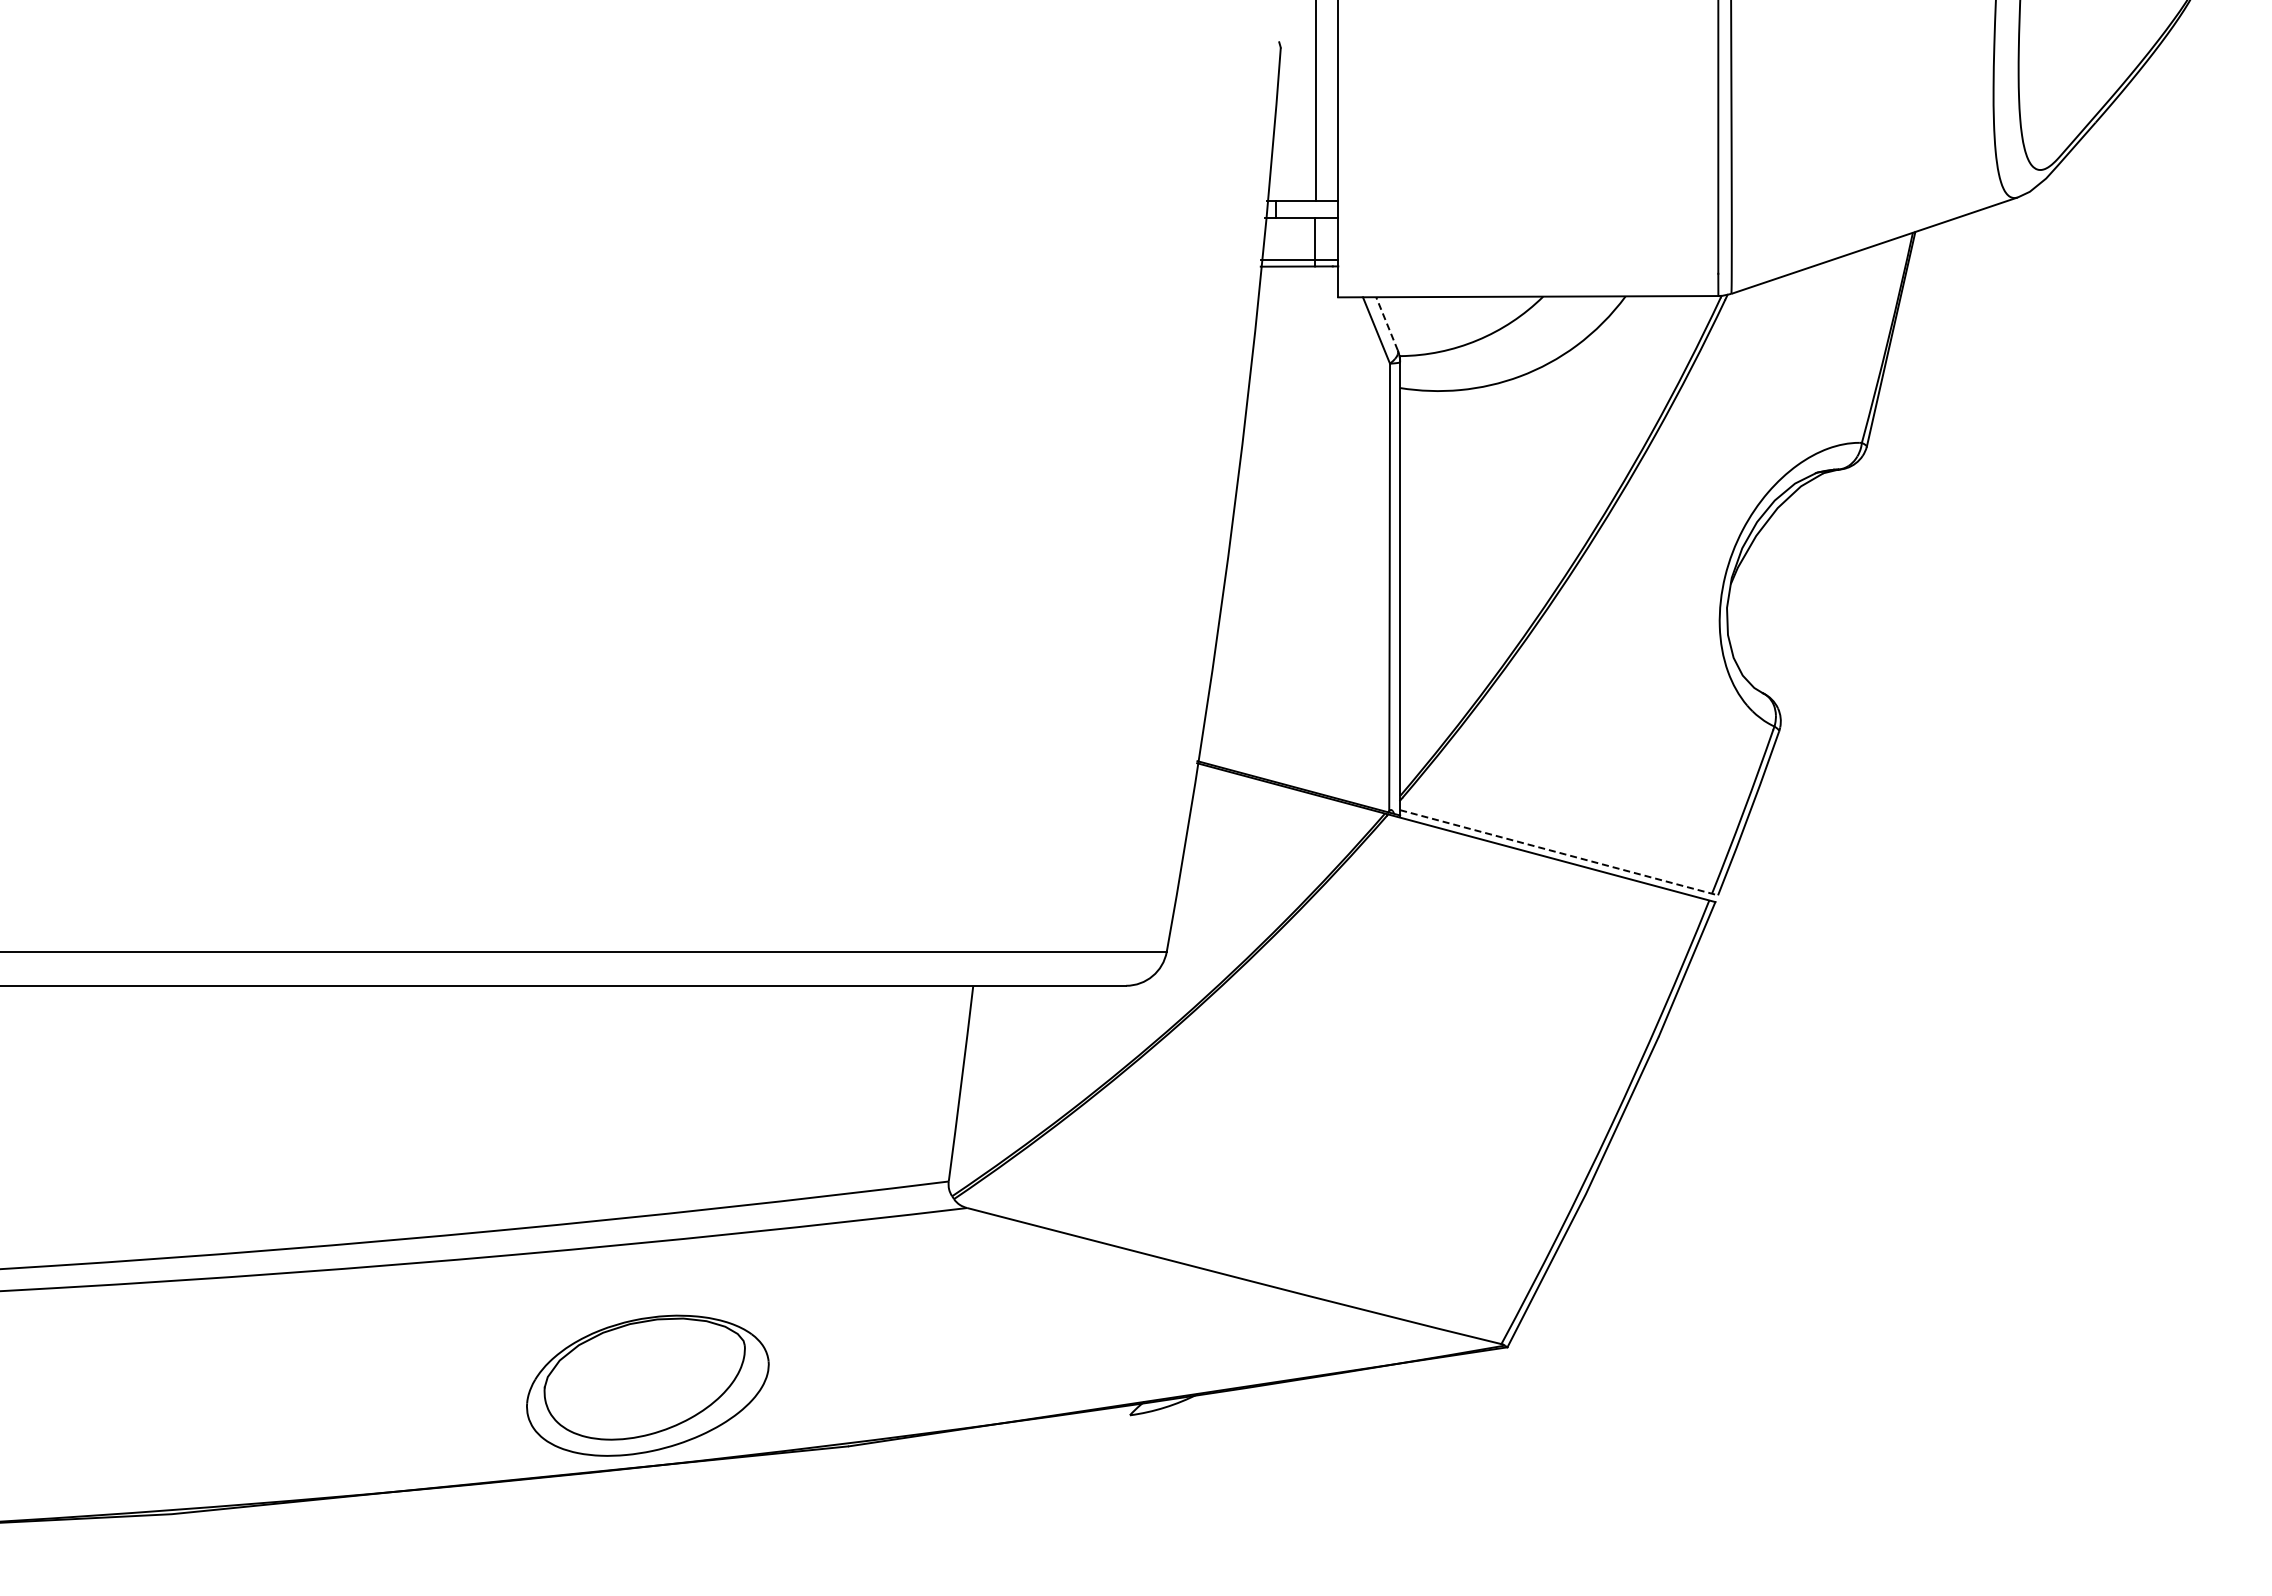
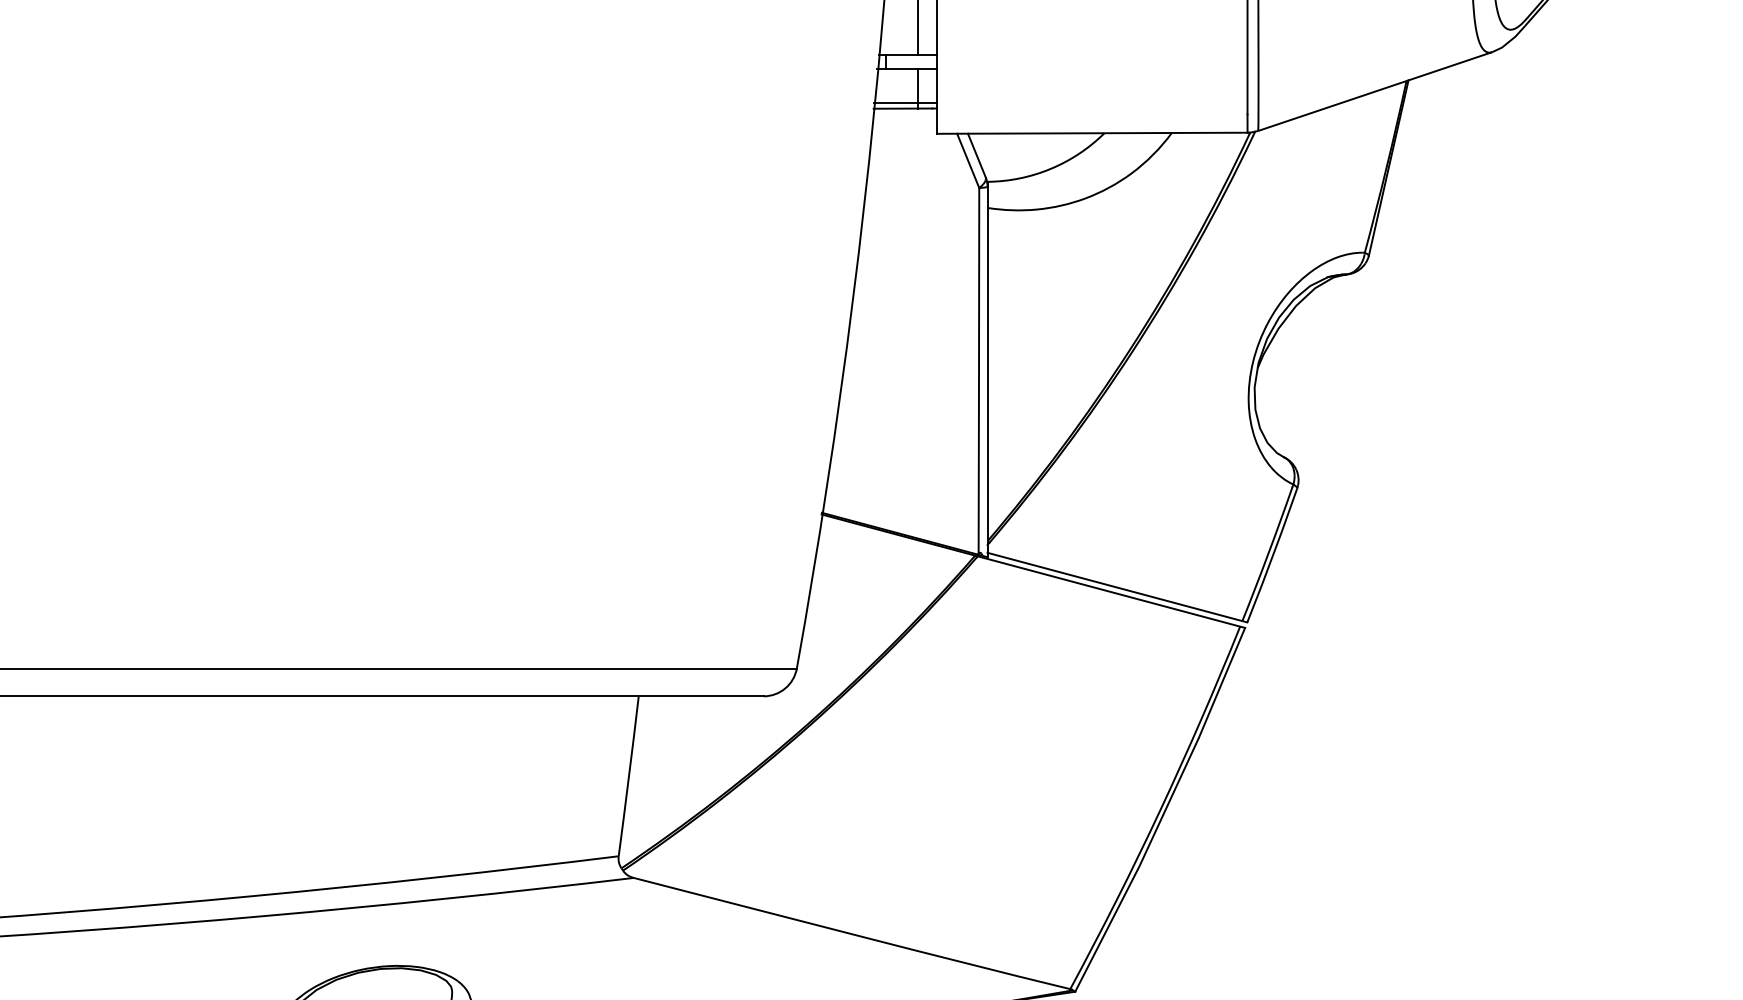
line: (1387, 323) -> (977, 155), dashed -> solid
line: (1559, 852) -> (1117, 587), dashed -> solid

